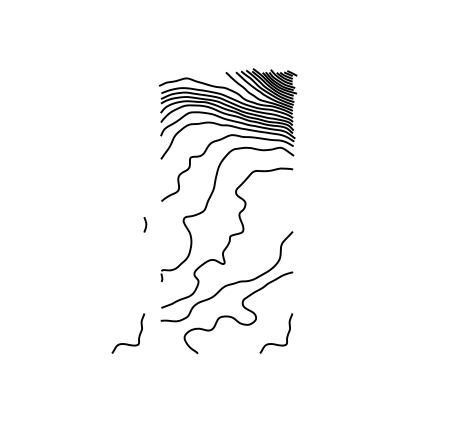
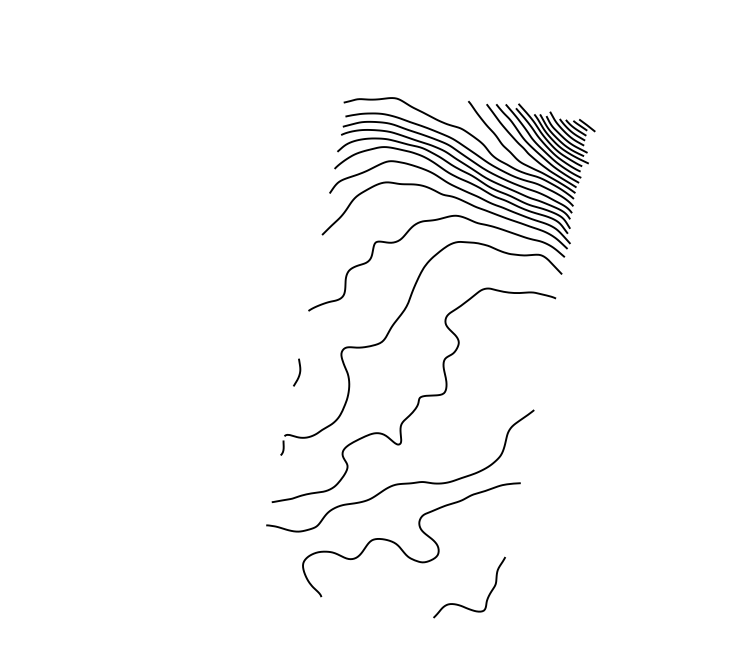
curve: (145, 224) -> (298, 372), moved
curve: (128, 343) -> (200, 554), removed

